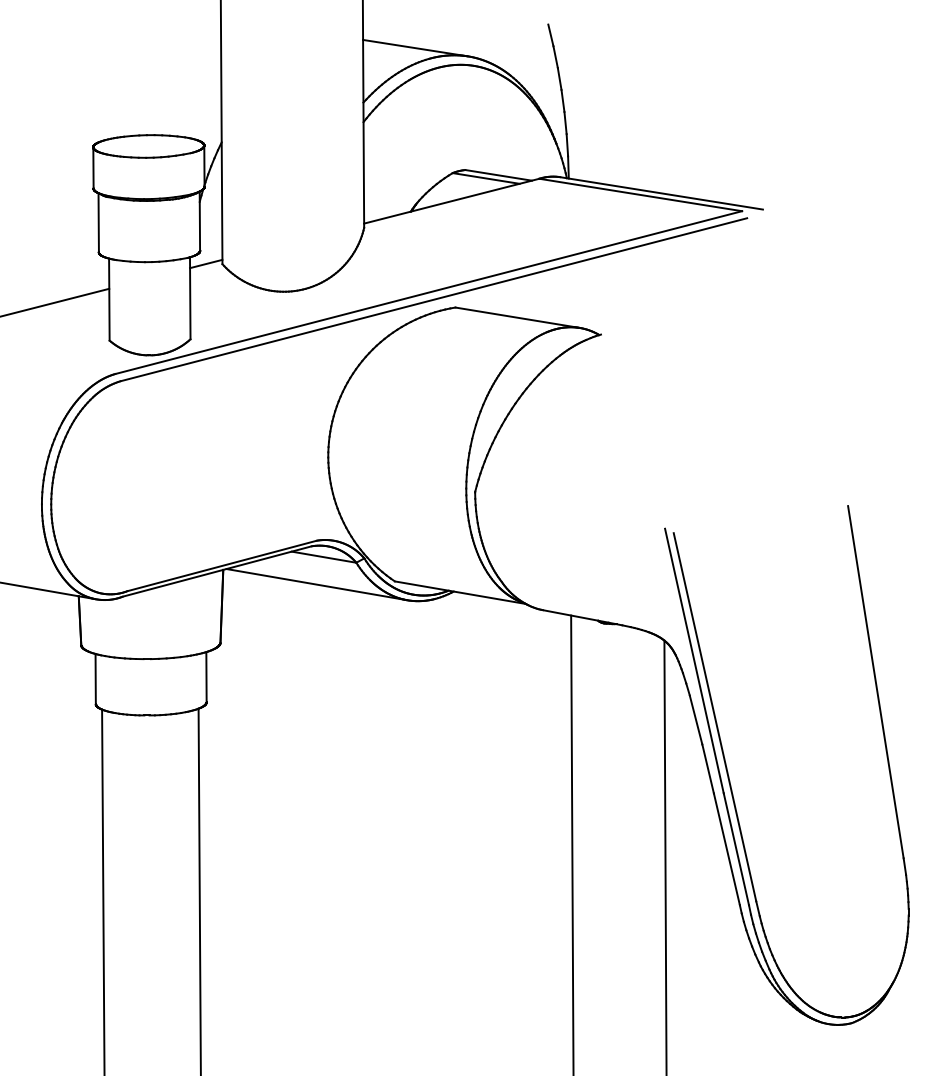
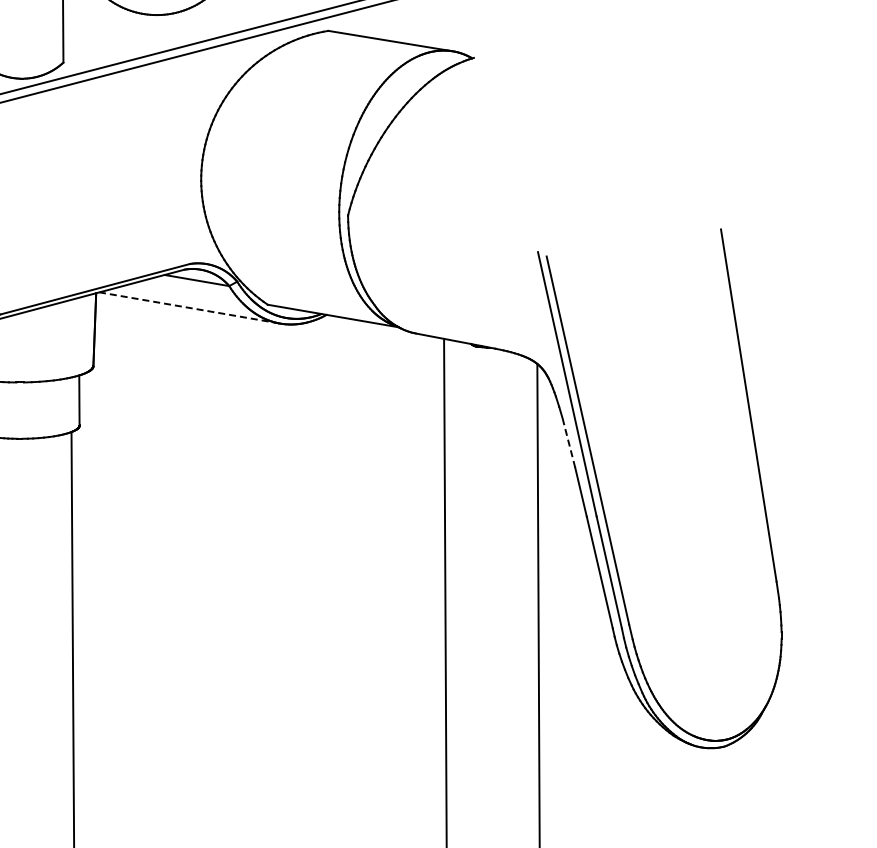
line: (315, 584) -> (188, 307), solid -> dashed
line: (695, 719) -> (568, 442), solid -> dashed

